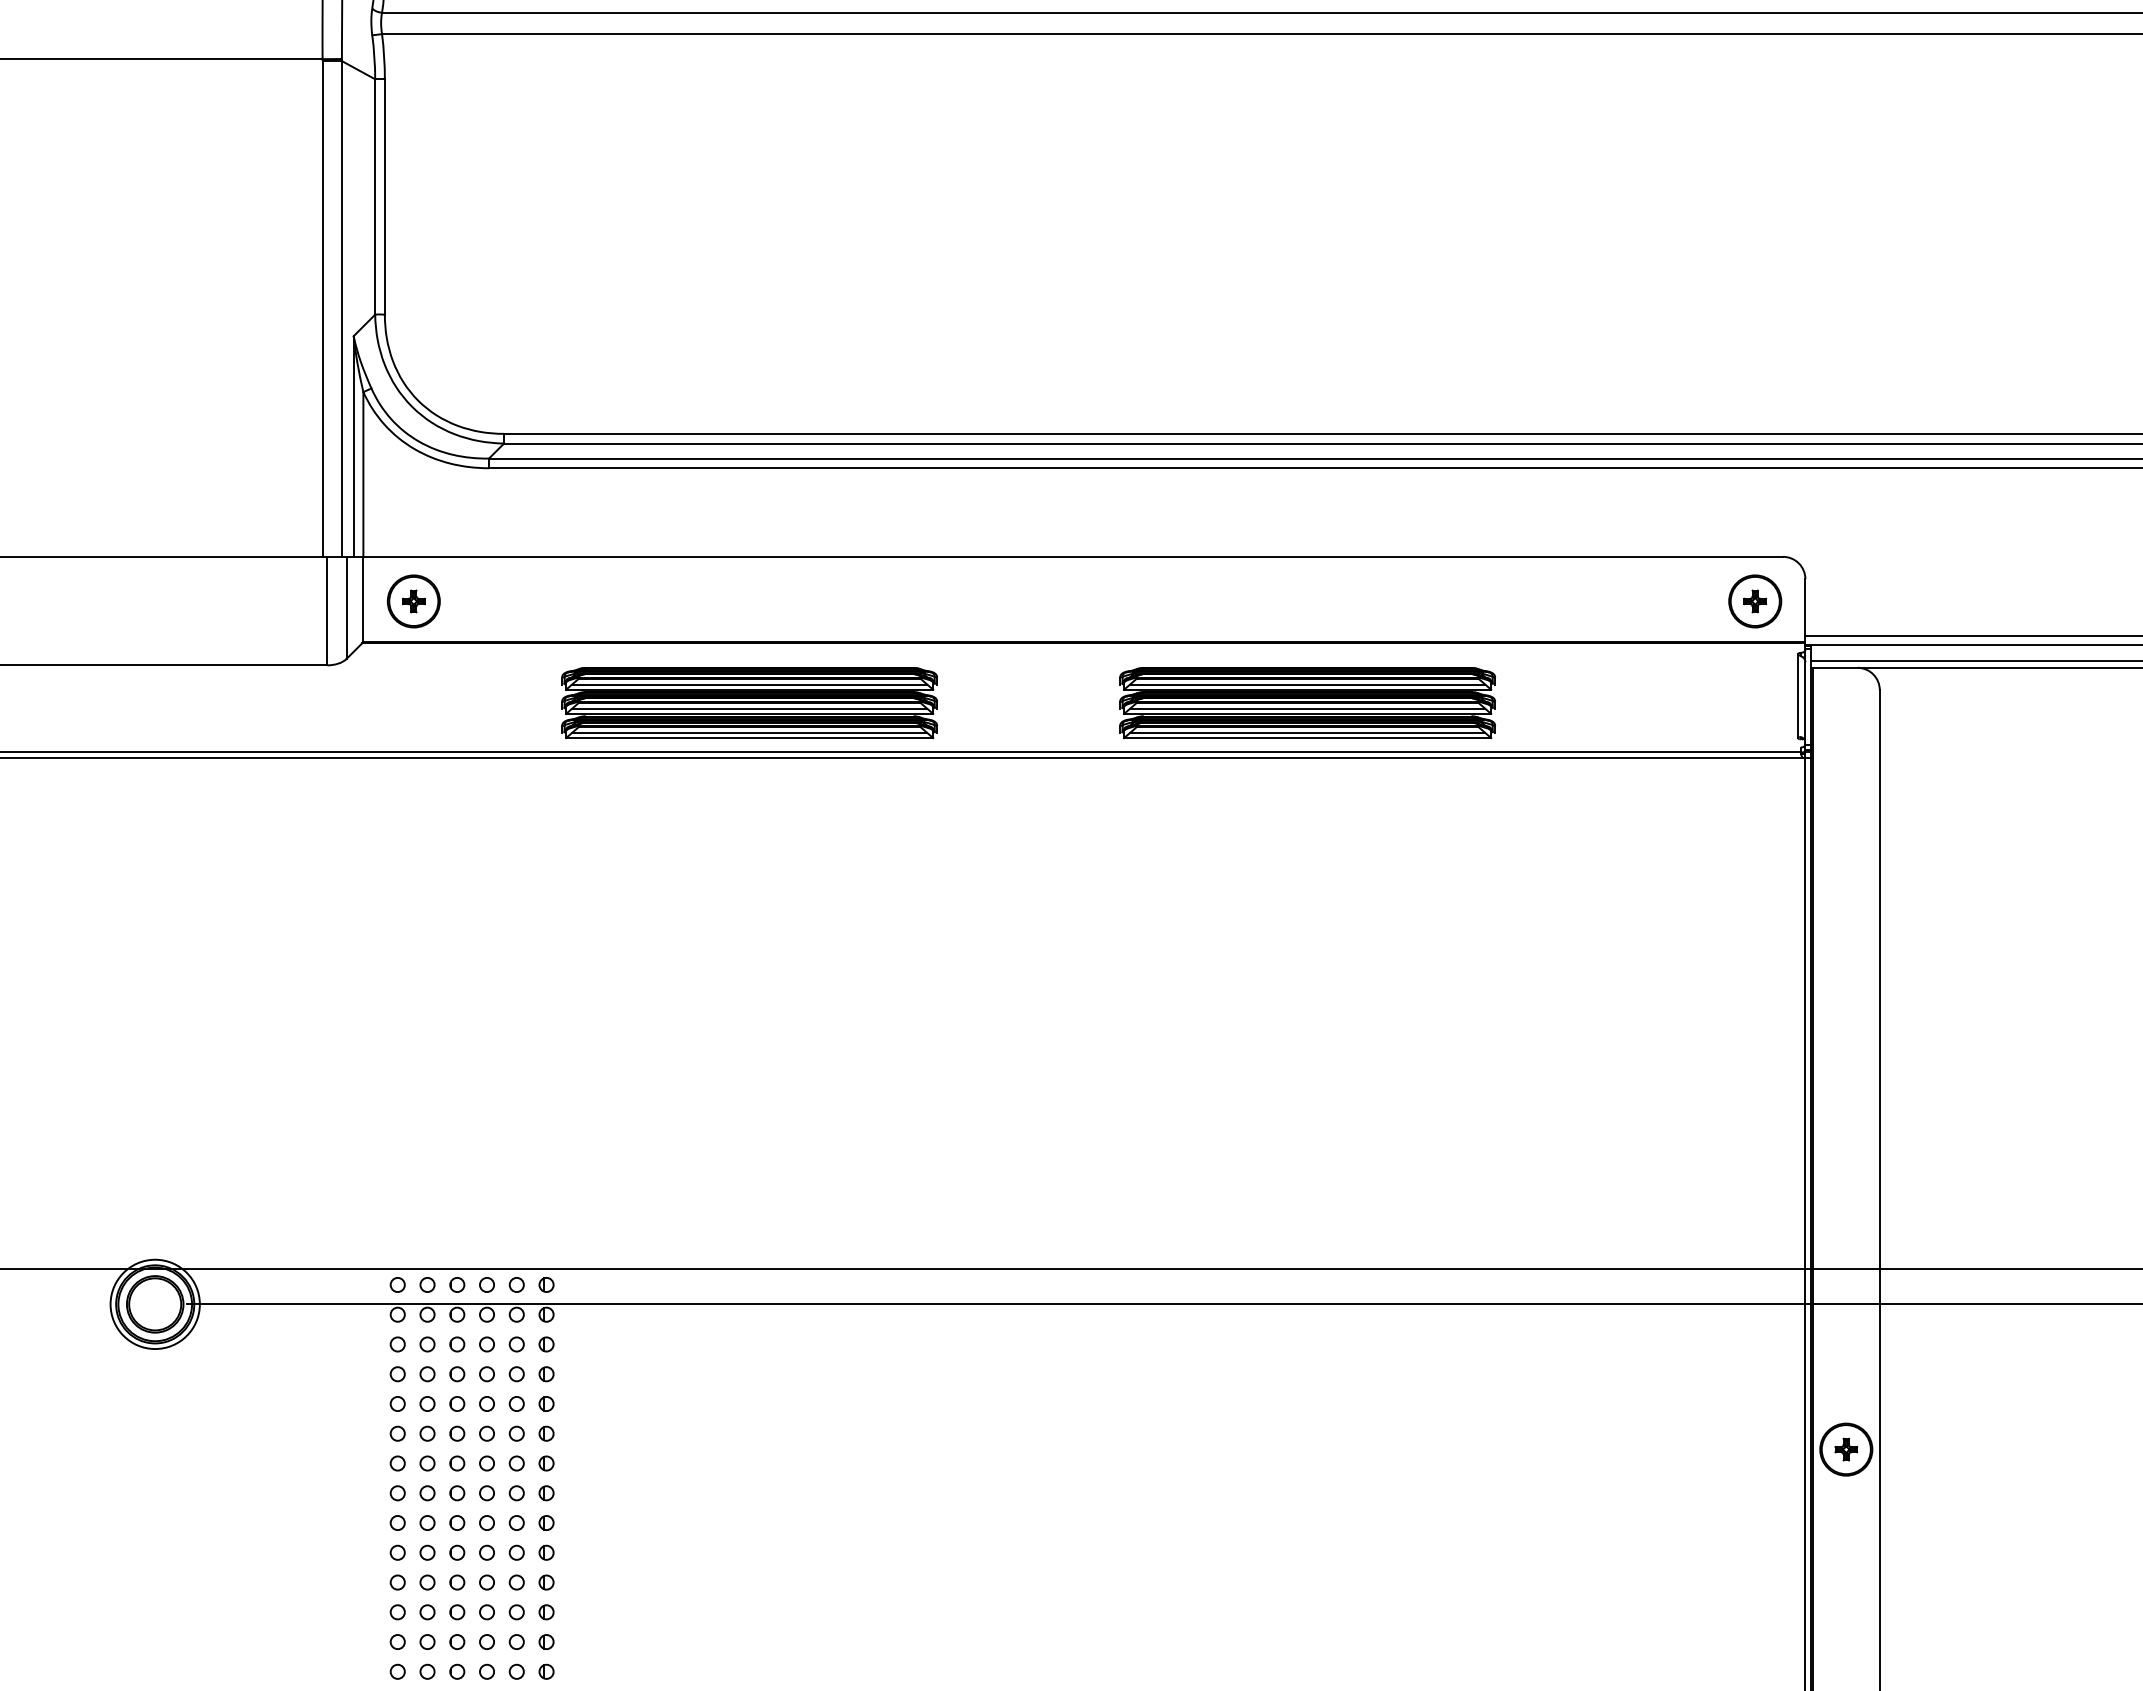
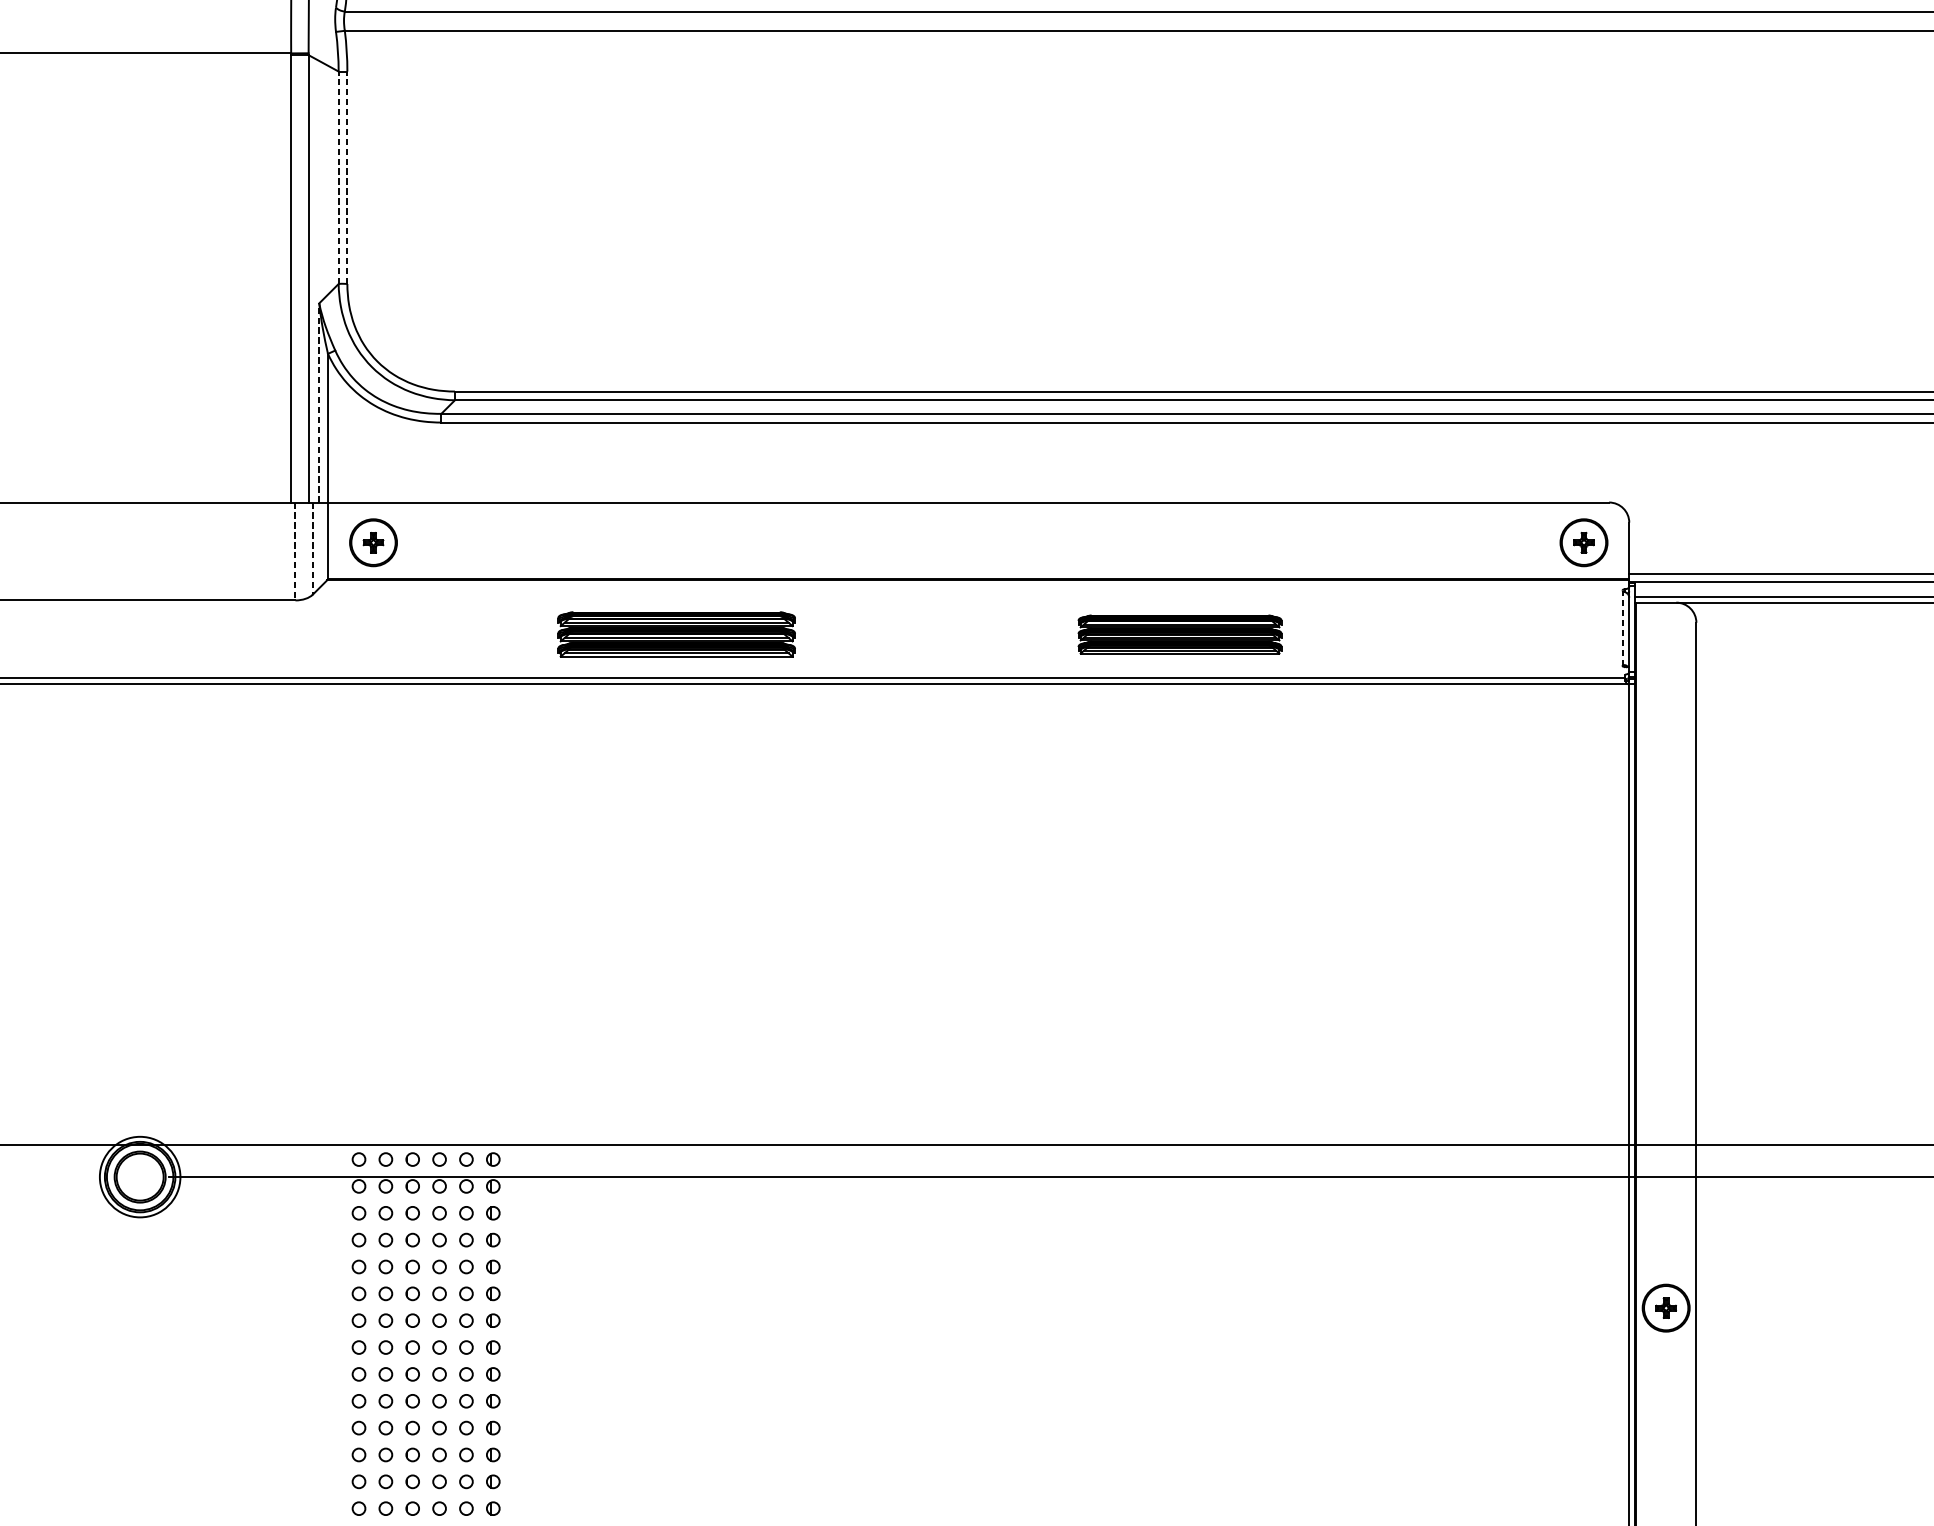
line: (375, 196) -> (338, 177), solid -> dashed
line: (384, 196) -> (347, 177), solid -> dashed
line: (353, 446) -> (319, 402), solid -> dashed
line: (346, 608) -> (312, 549), solid -> dashed
line: (327, 611) -> (295, 551), solid -> dashed
line: (1797, 696) -> (1622, 628), solid -> dashed
part: (749, 703) -> (676, 634), size x0.7
part: (1307, 703) -> (1179, 634), size x0.6

